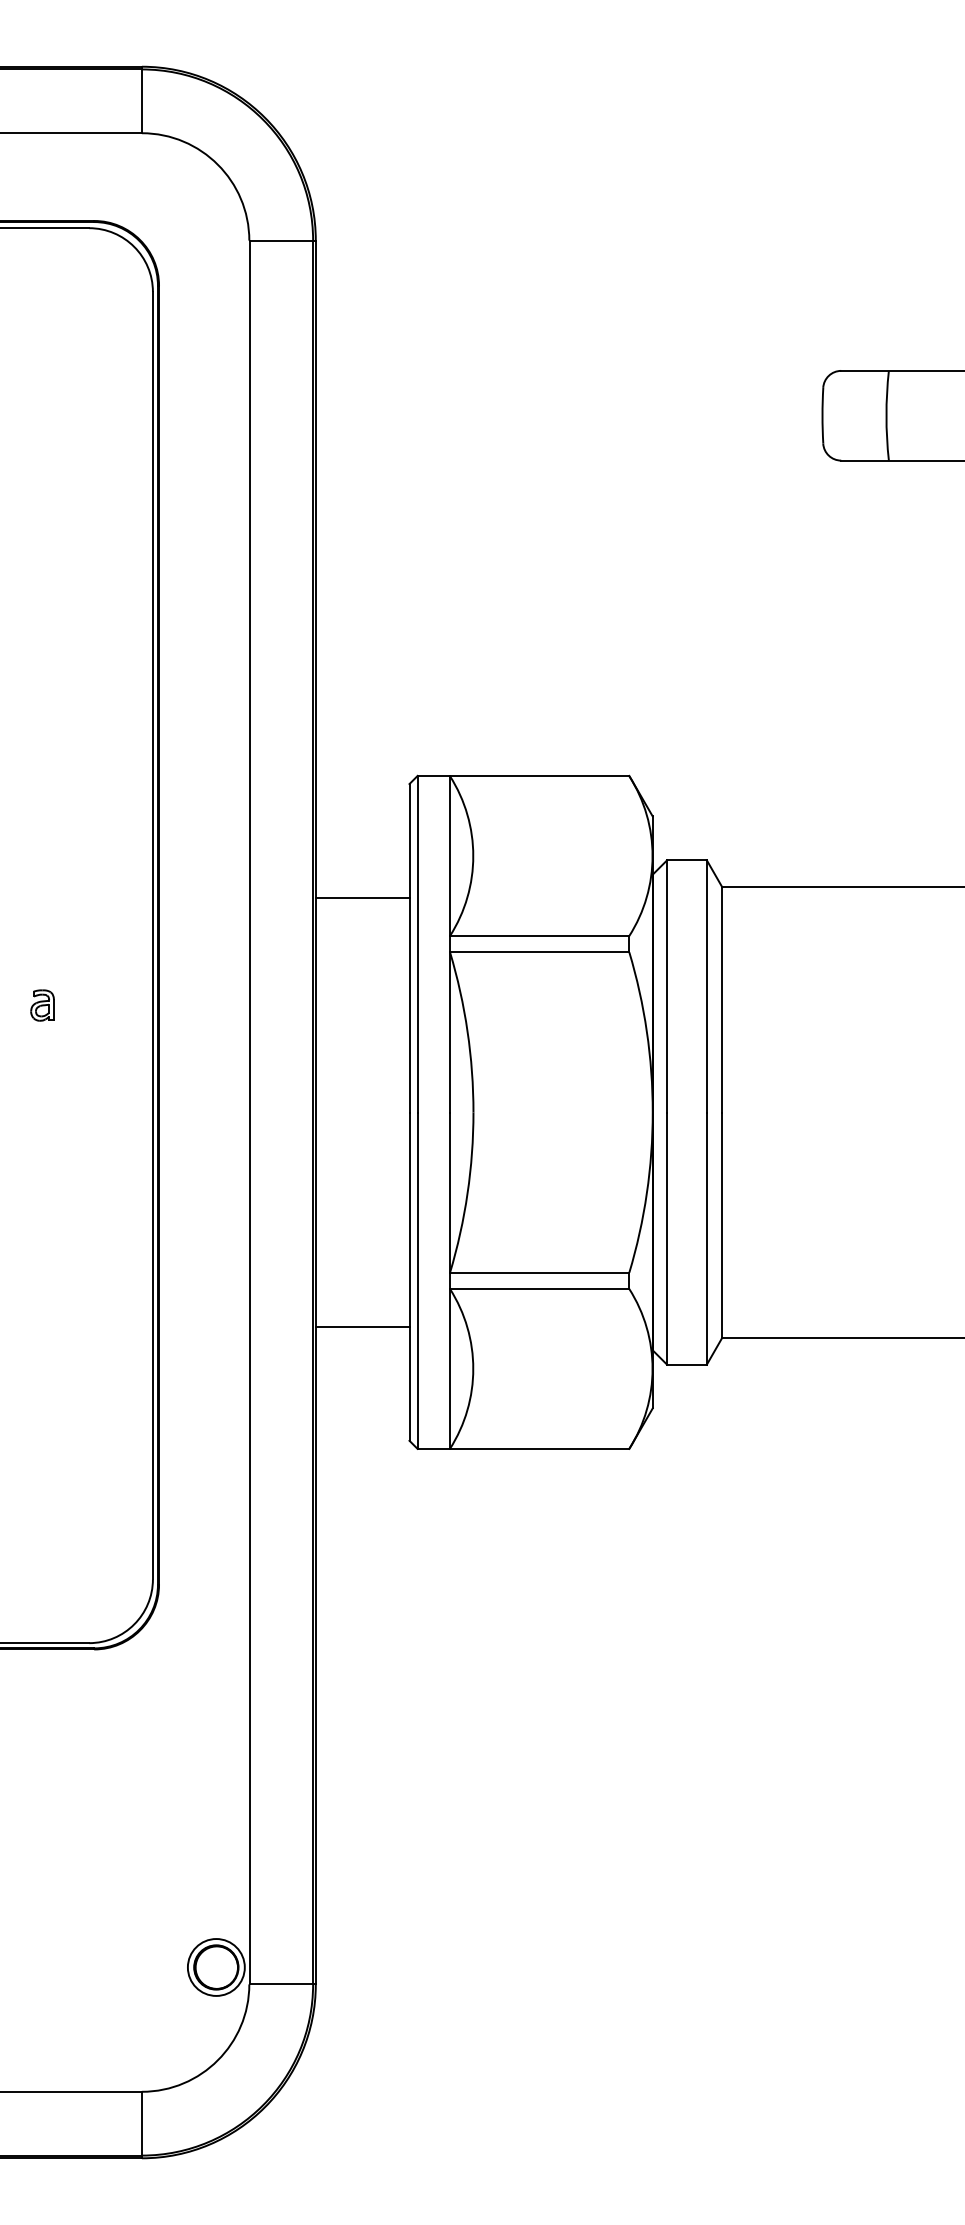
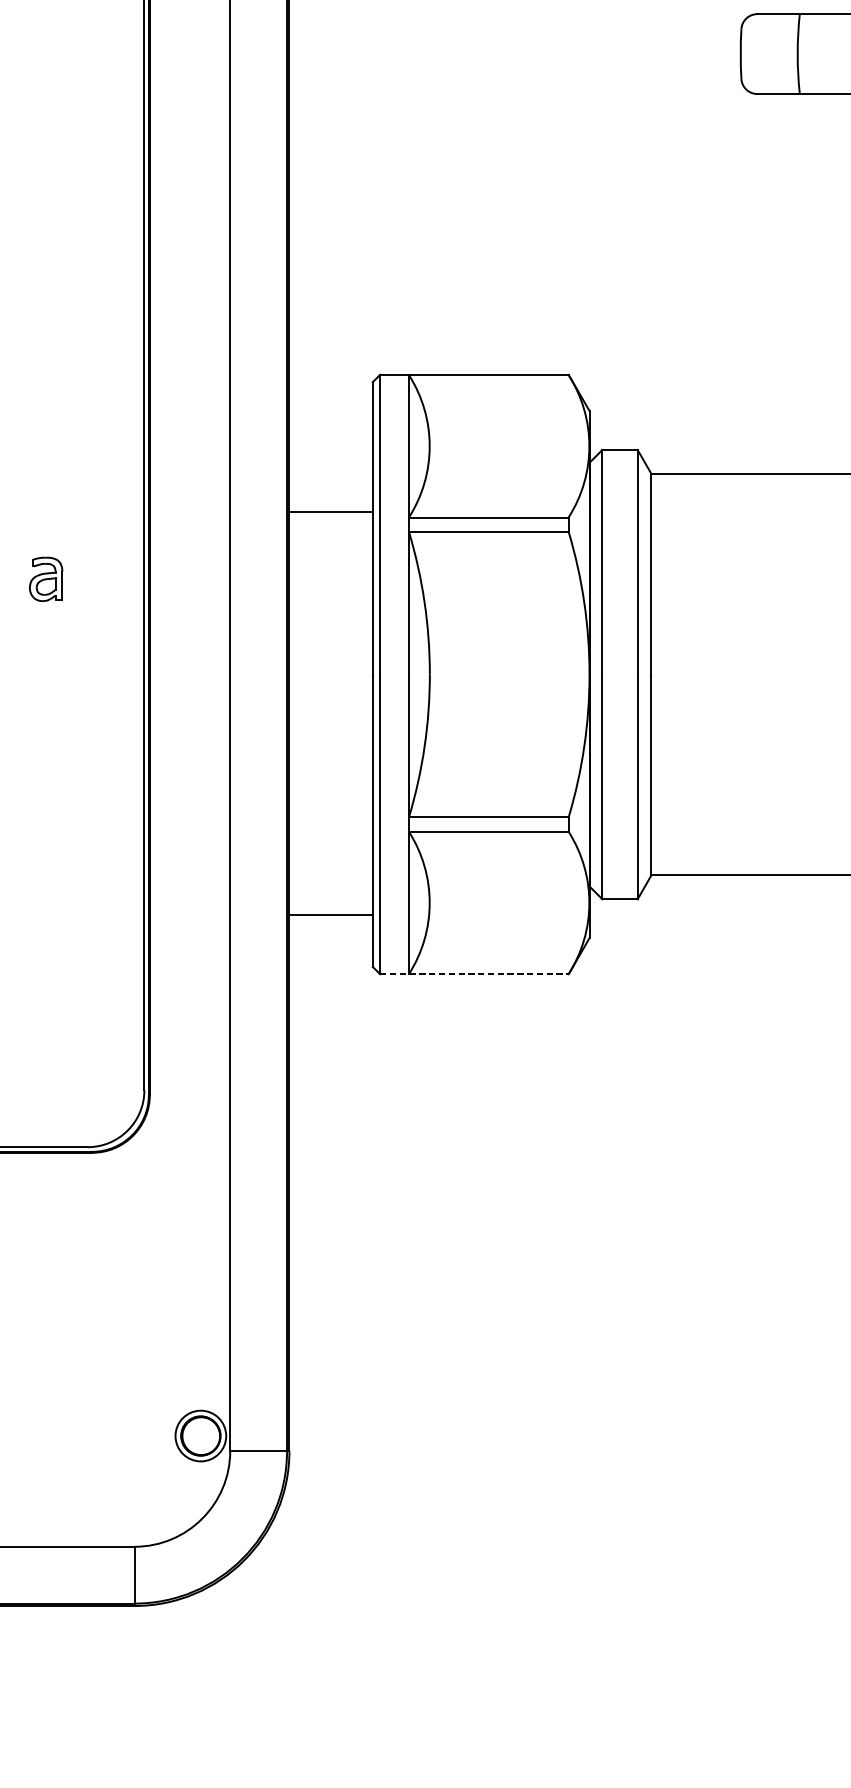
line: (362, 898) -> (331, 512), moved
part: (42, 1005) -> (46, 579), size x1.6
line: (362, 1326) -> (331, 914), moved
line: (523, 1448) -> (474, 973), solid -> dashed

